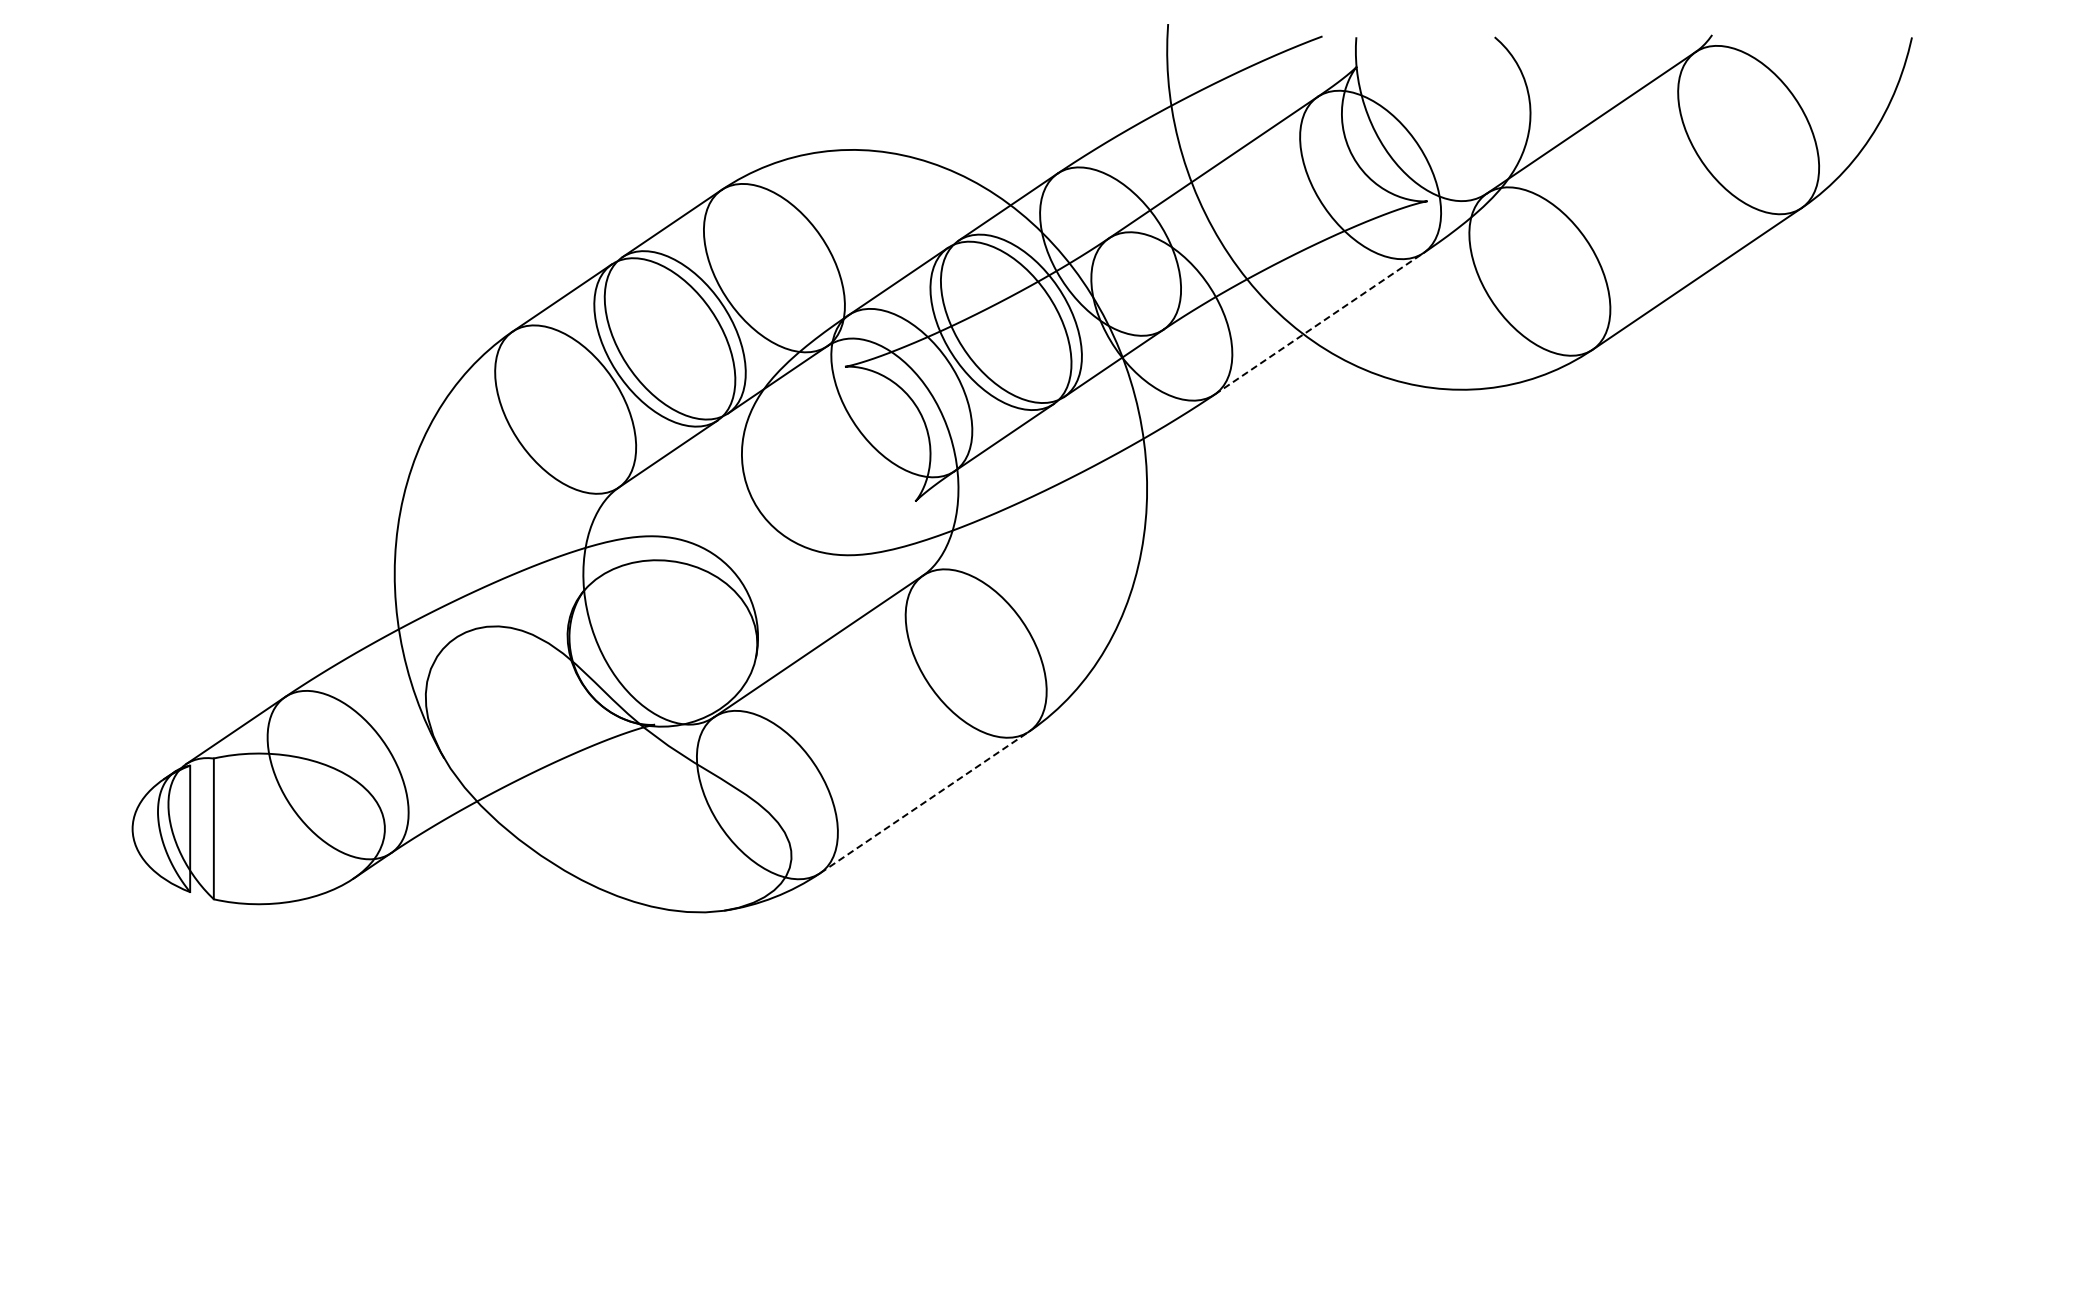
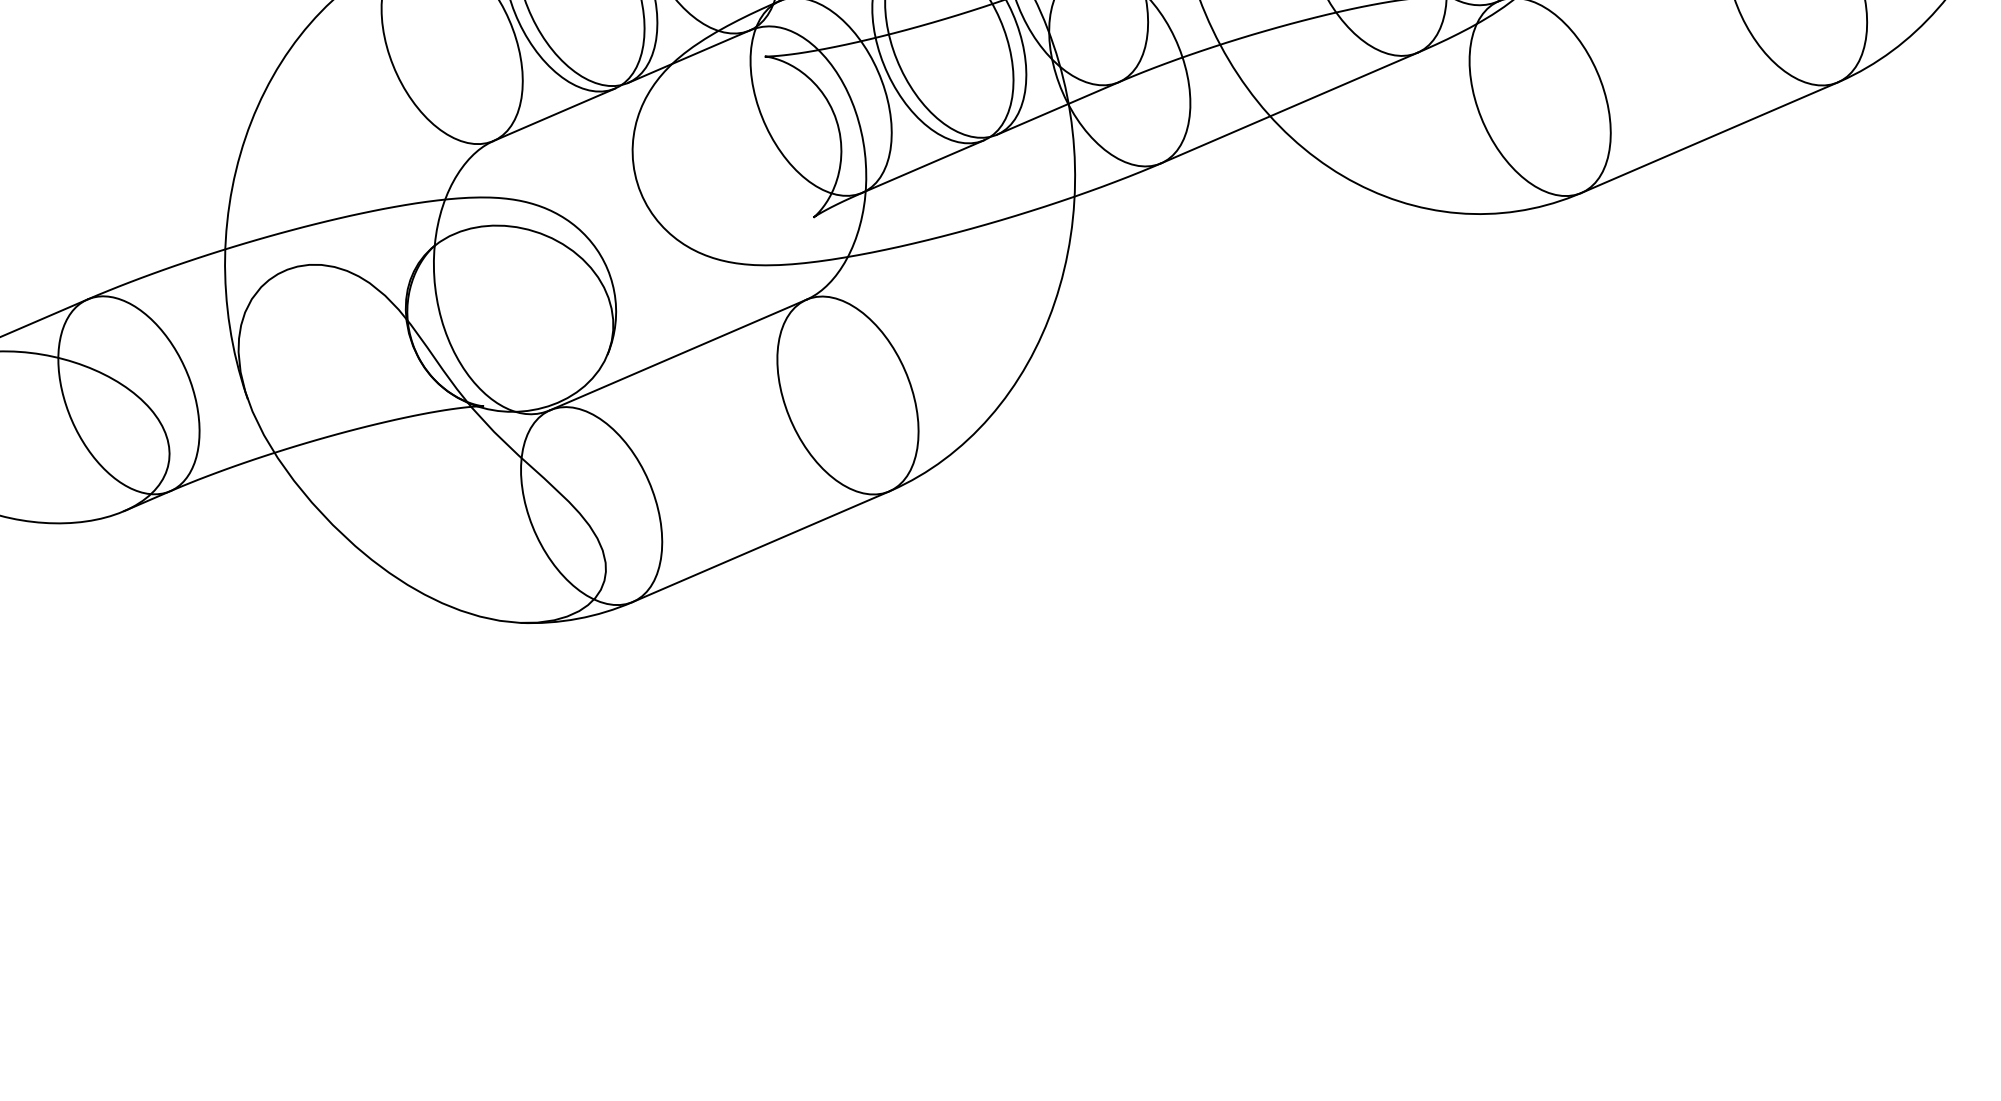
line: (1319, 323) -> (1289, 107), dashed -> solid
line: (925, 802) -> (761, 546), dashed -> solid

